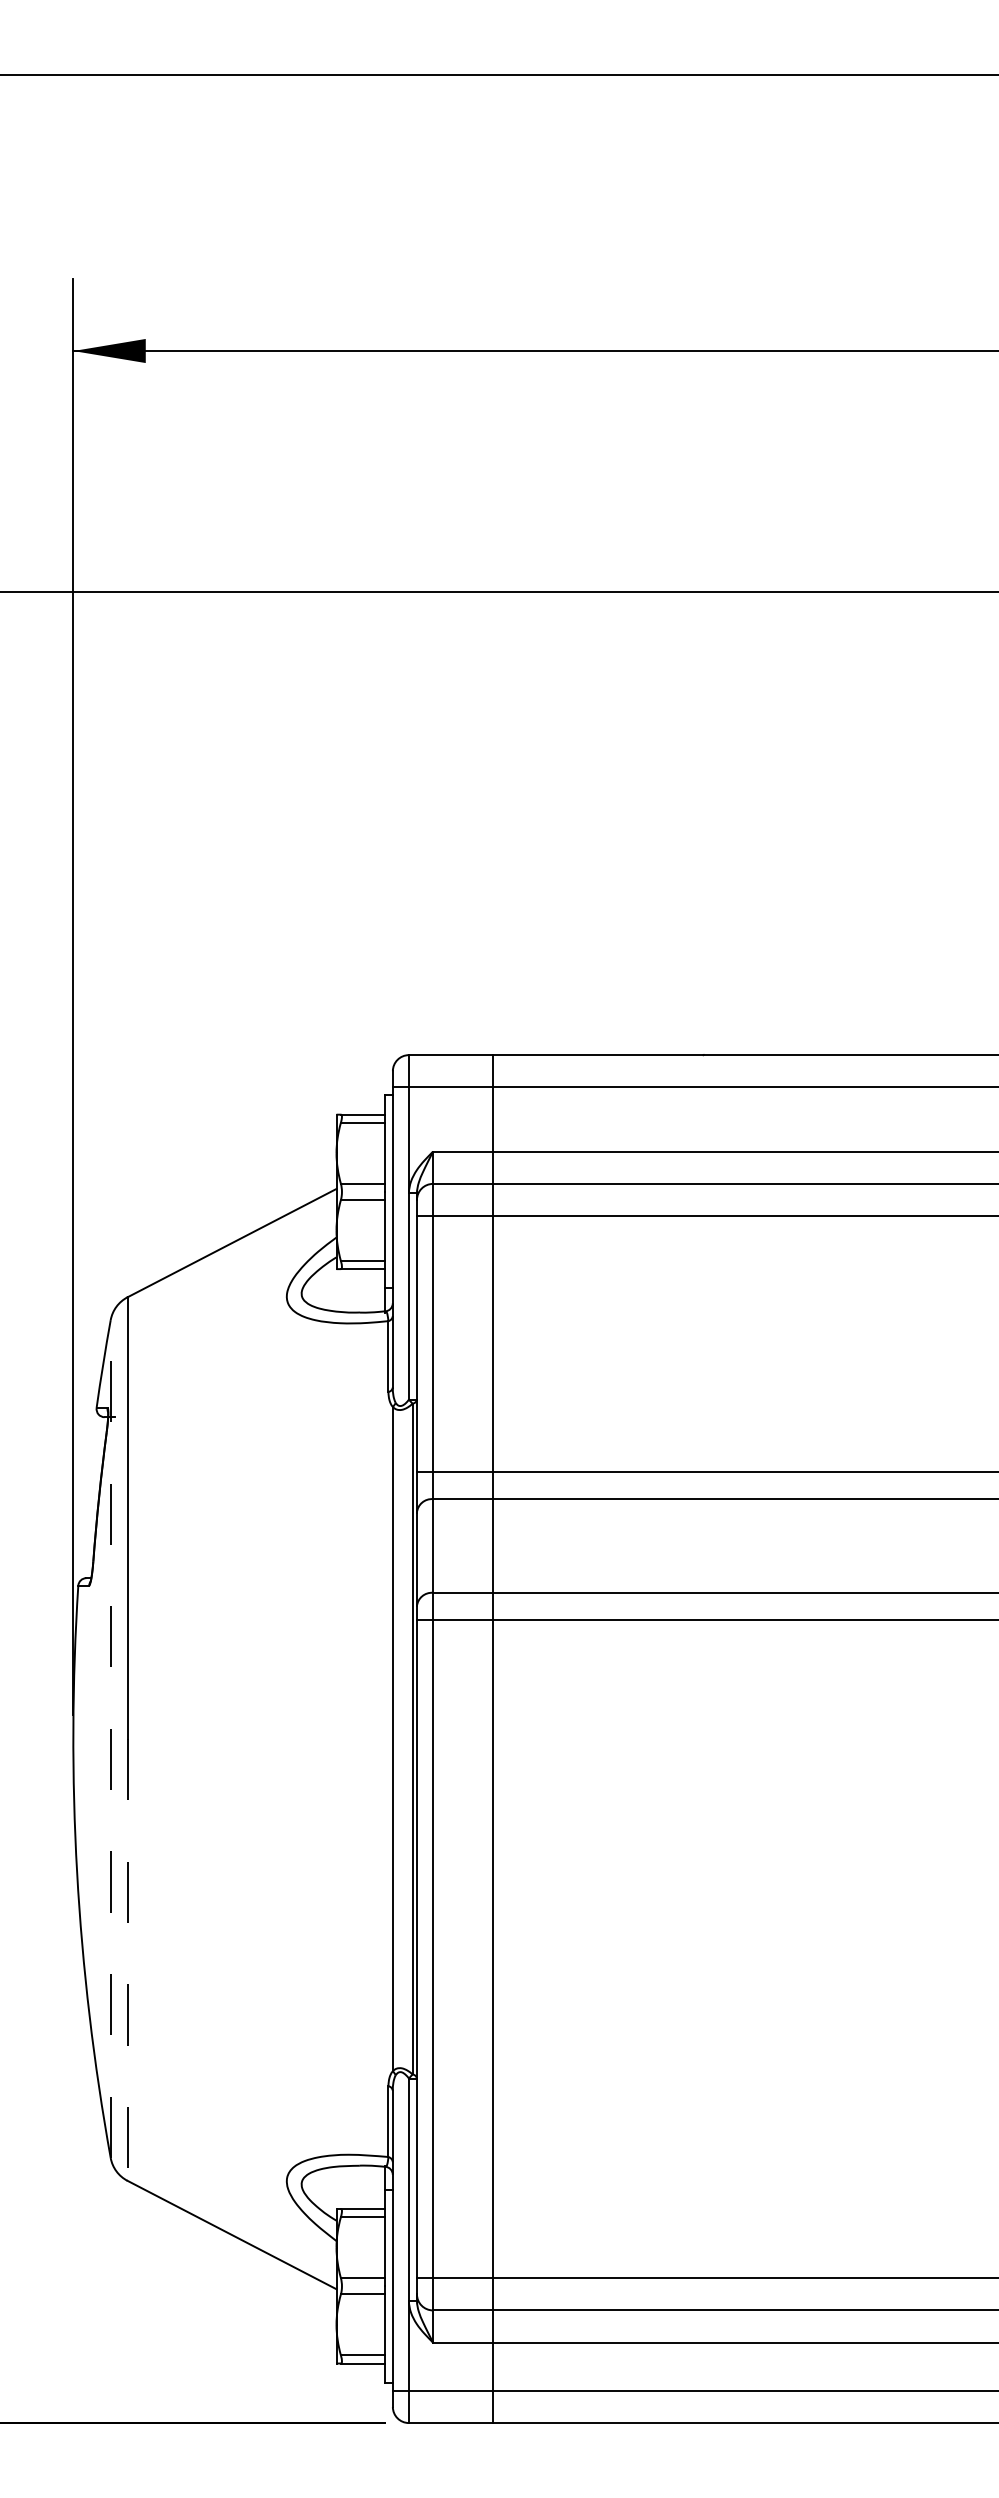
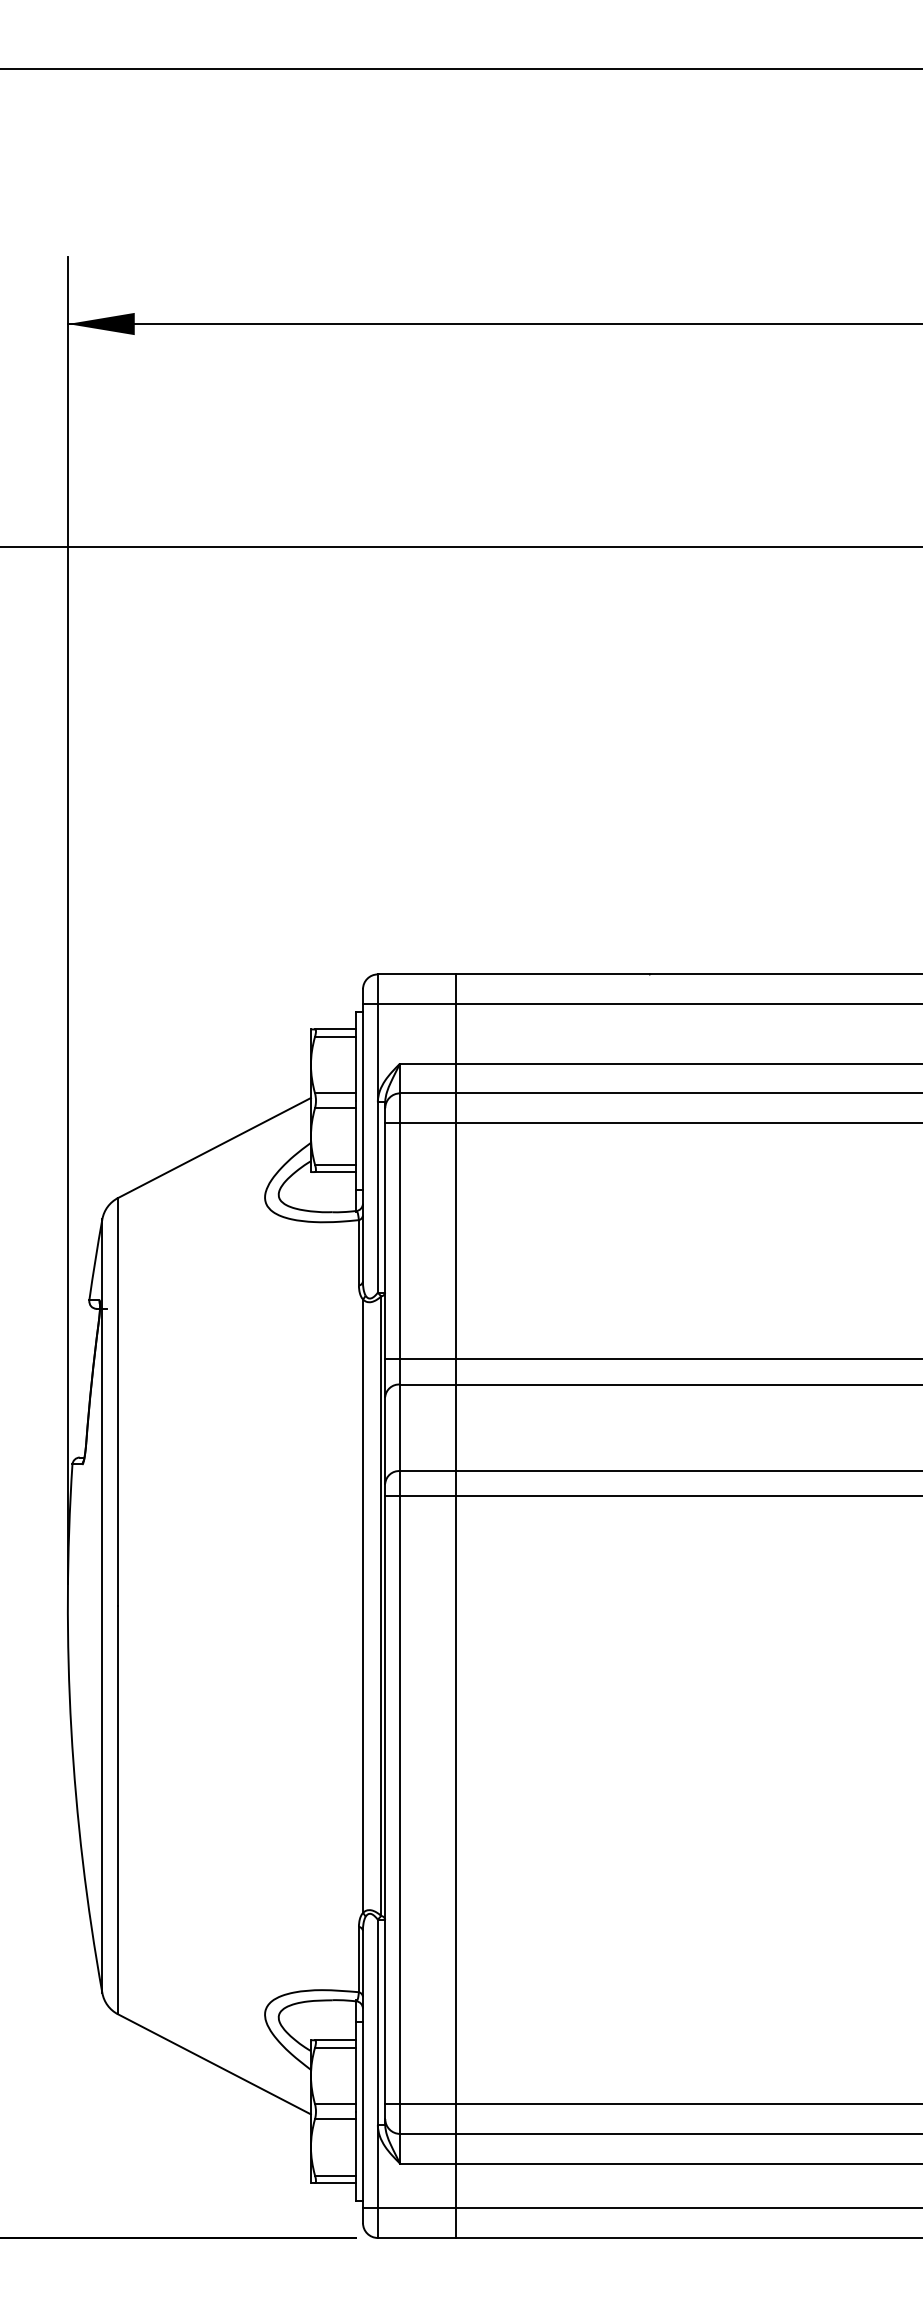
line: (110, 1739) -> (102, 1606), dashed -> solid
line: (127, 1959) -> (117, 1809), dashed -> solid

